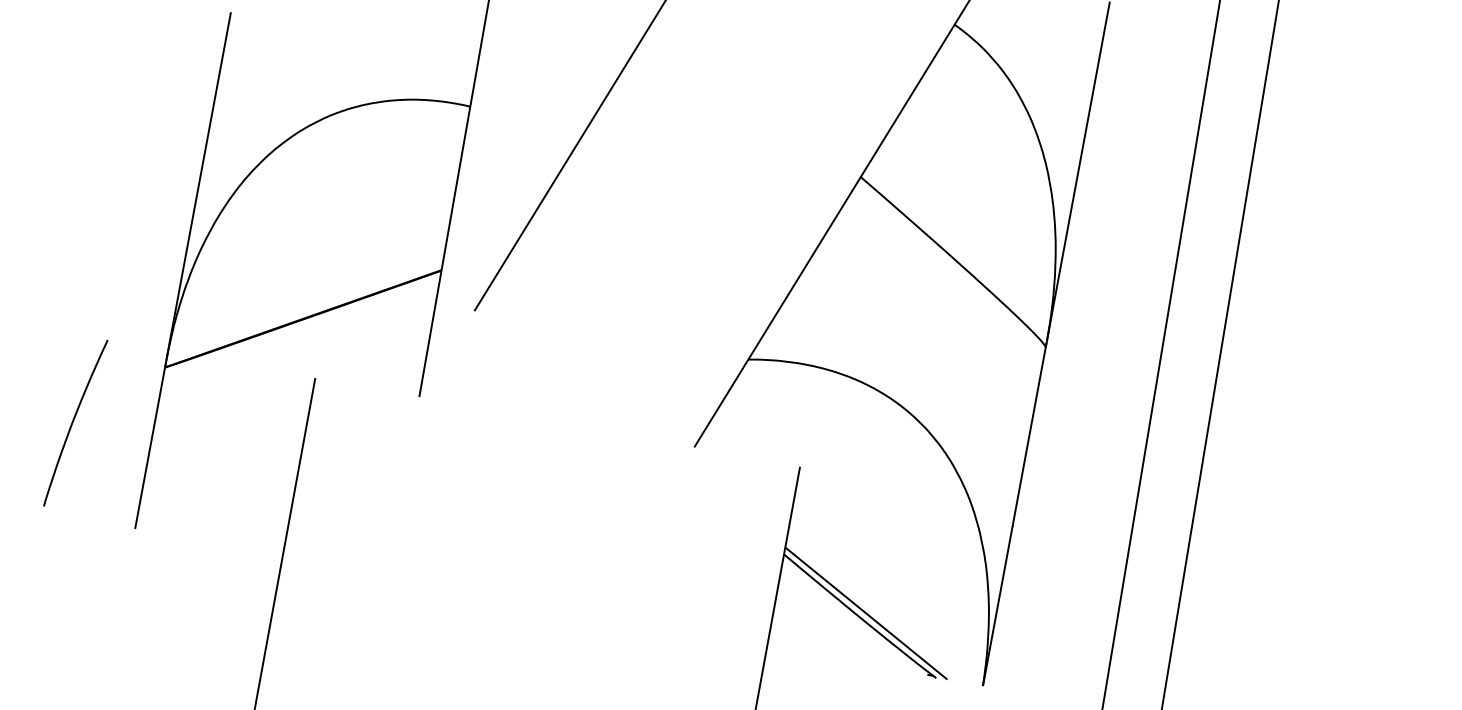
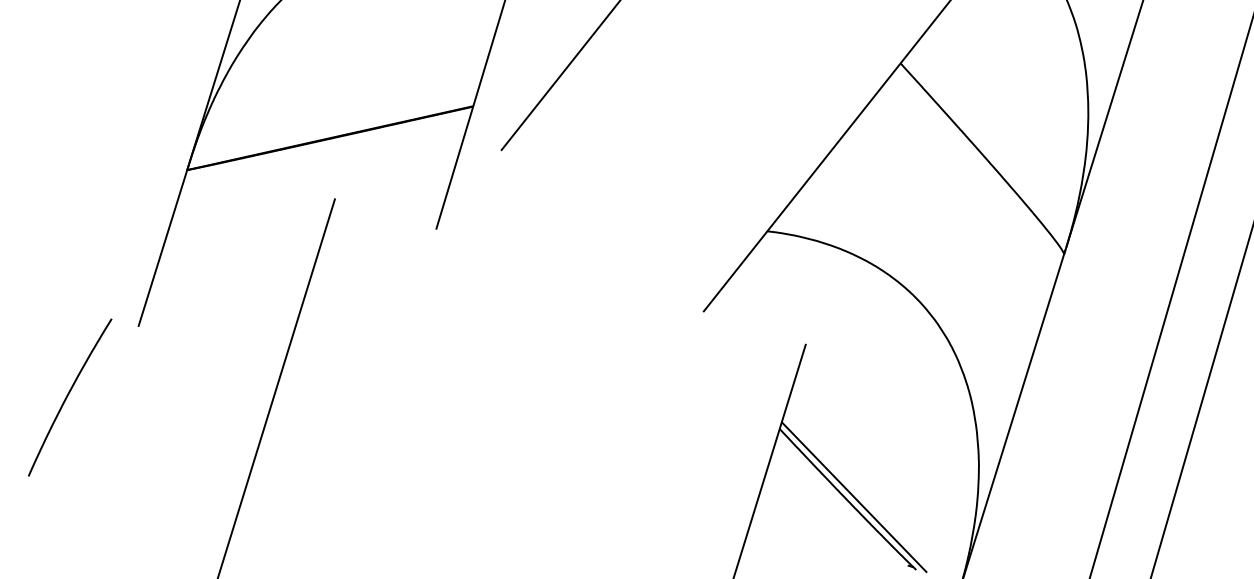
curve: (73, 423) -> (67, 397), moved

